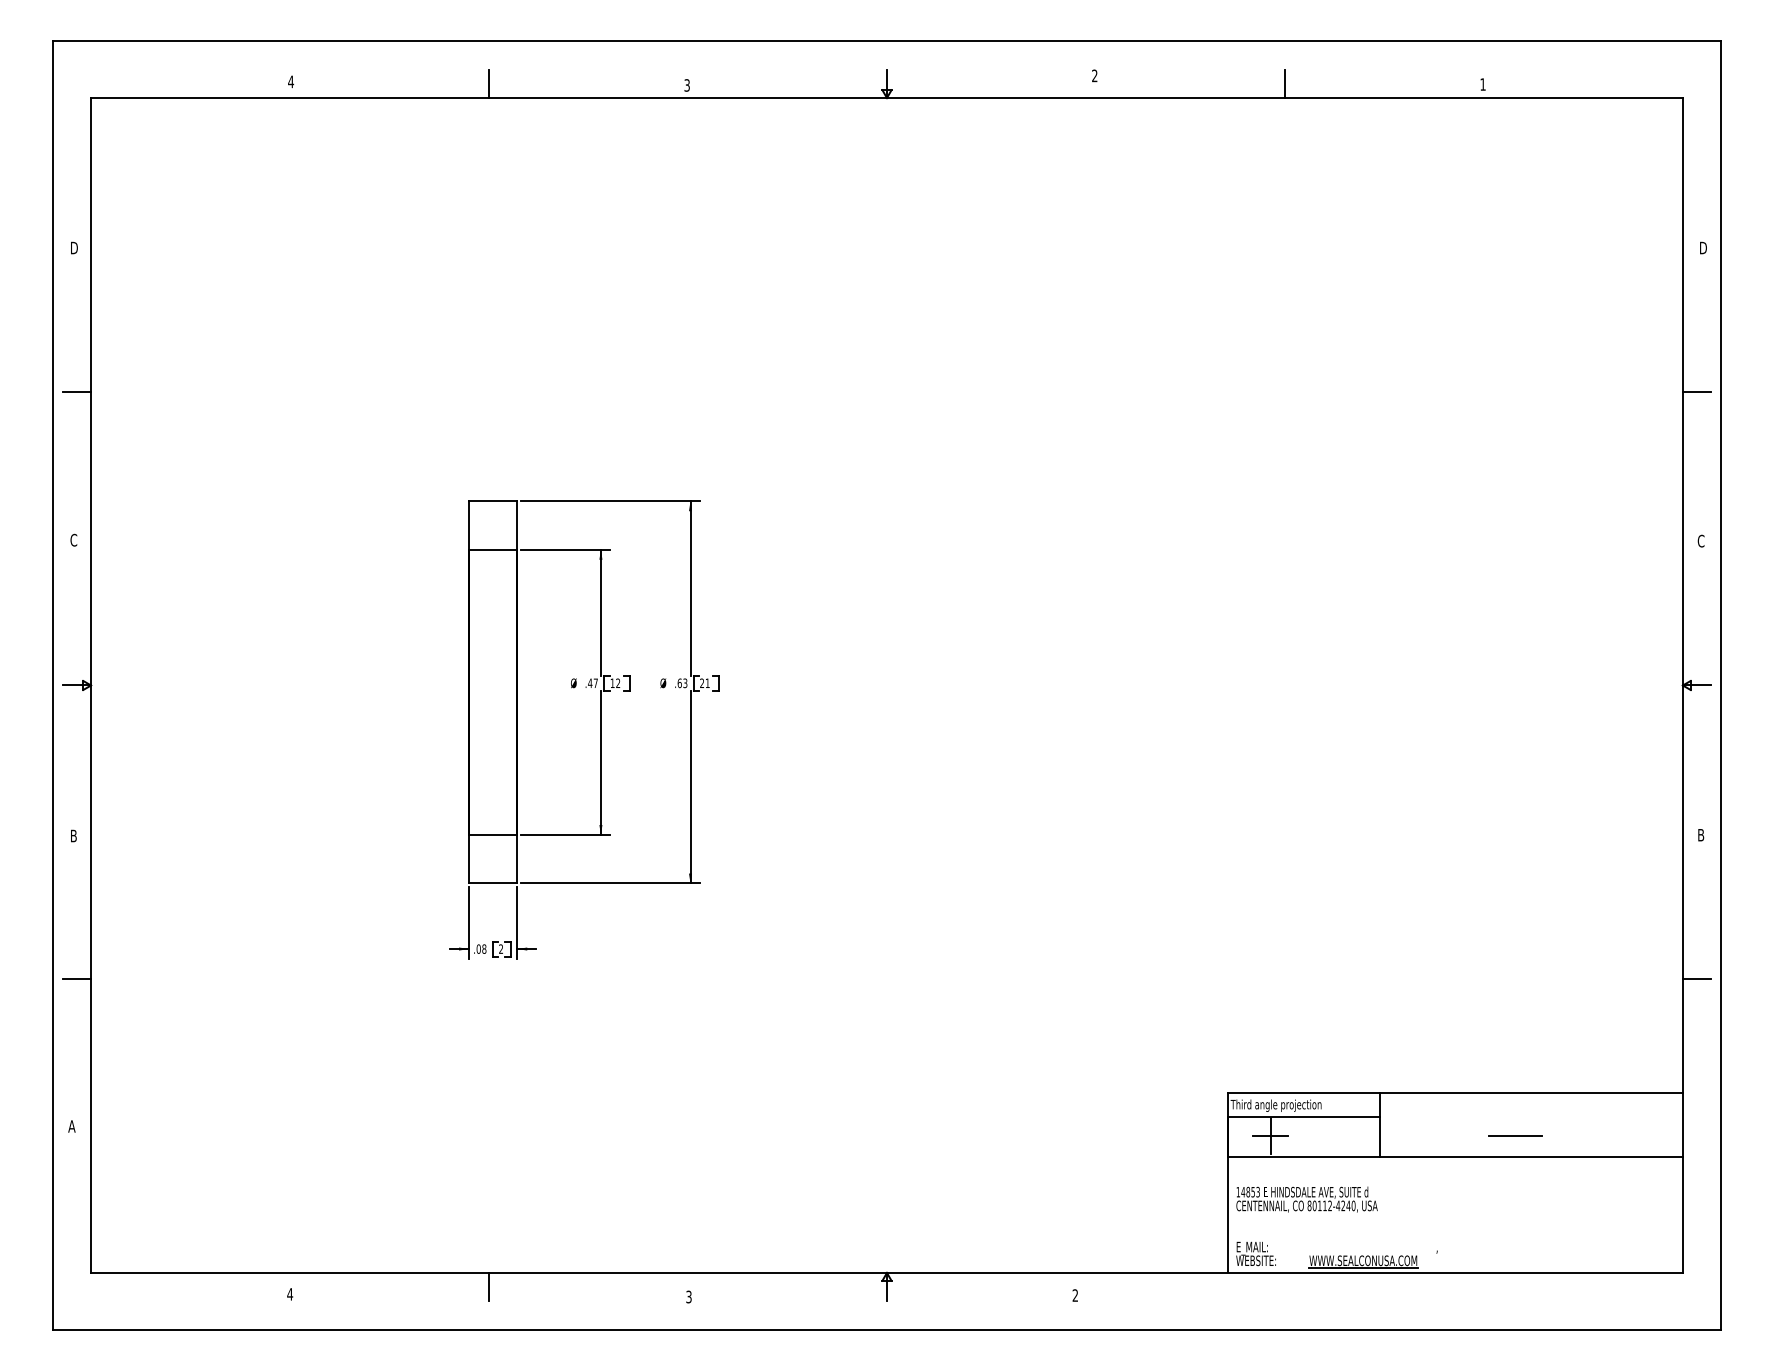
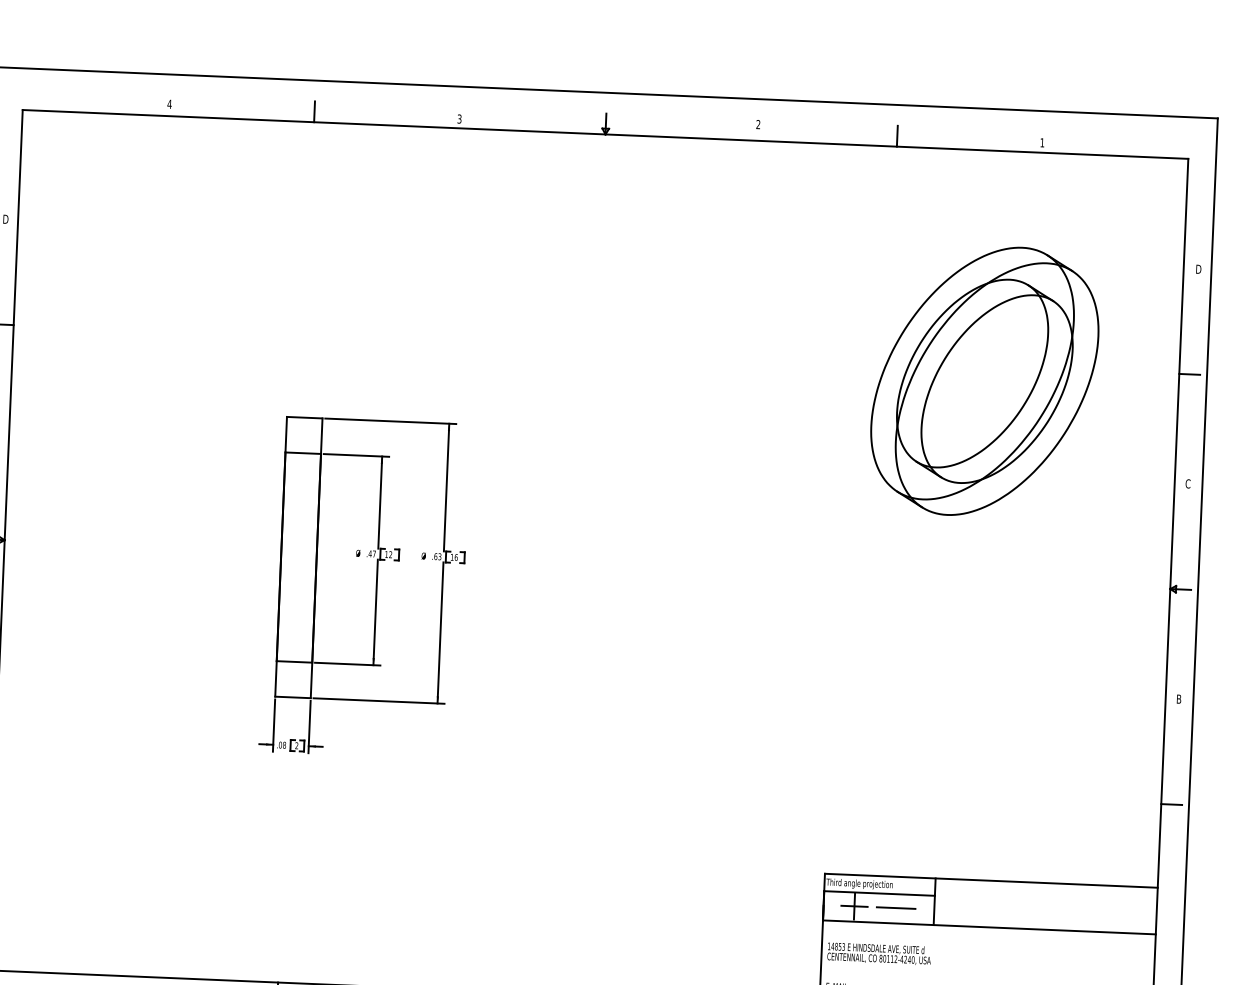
part: (1418, 412) -> (985, 381), added
text: (704, 682) -> (453, 556), 21 -> 16
line: (1515, 1135) -> (896, 907), moved

